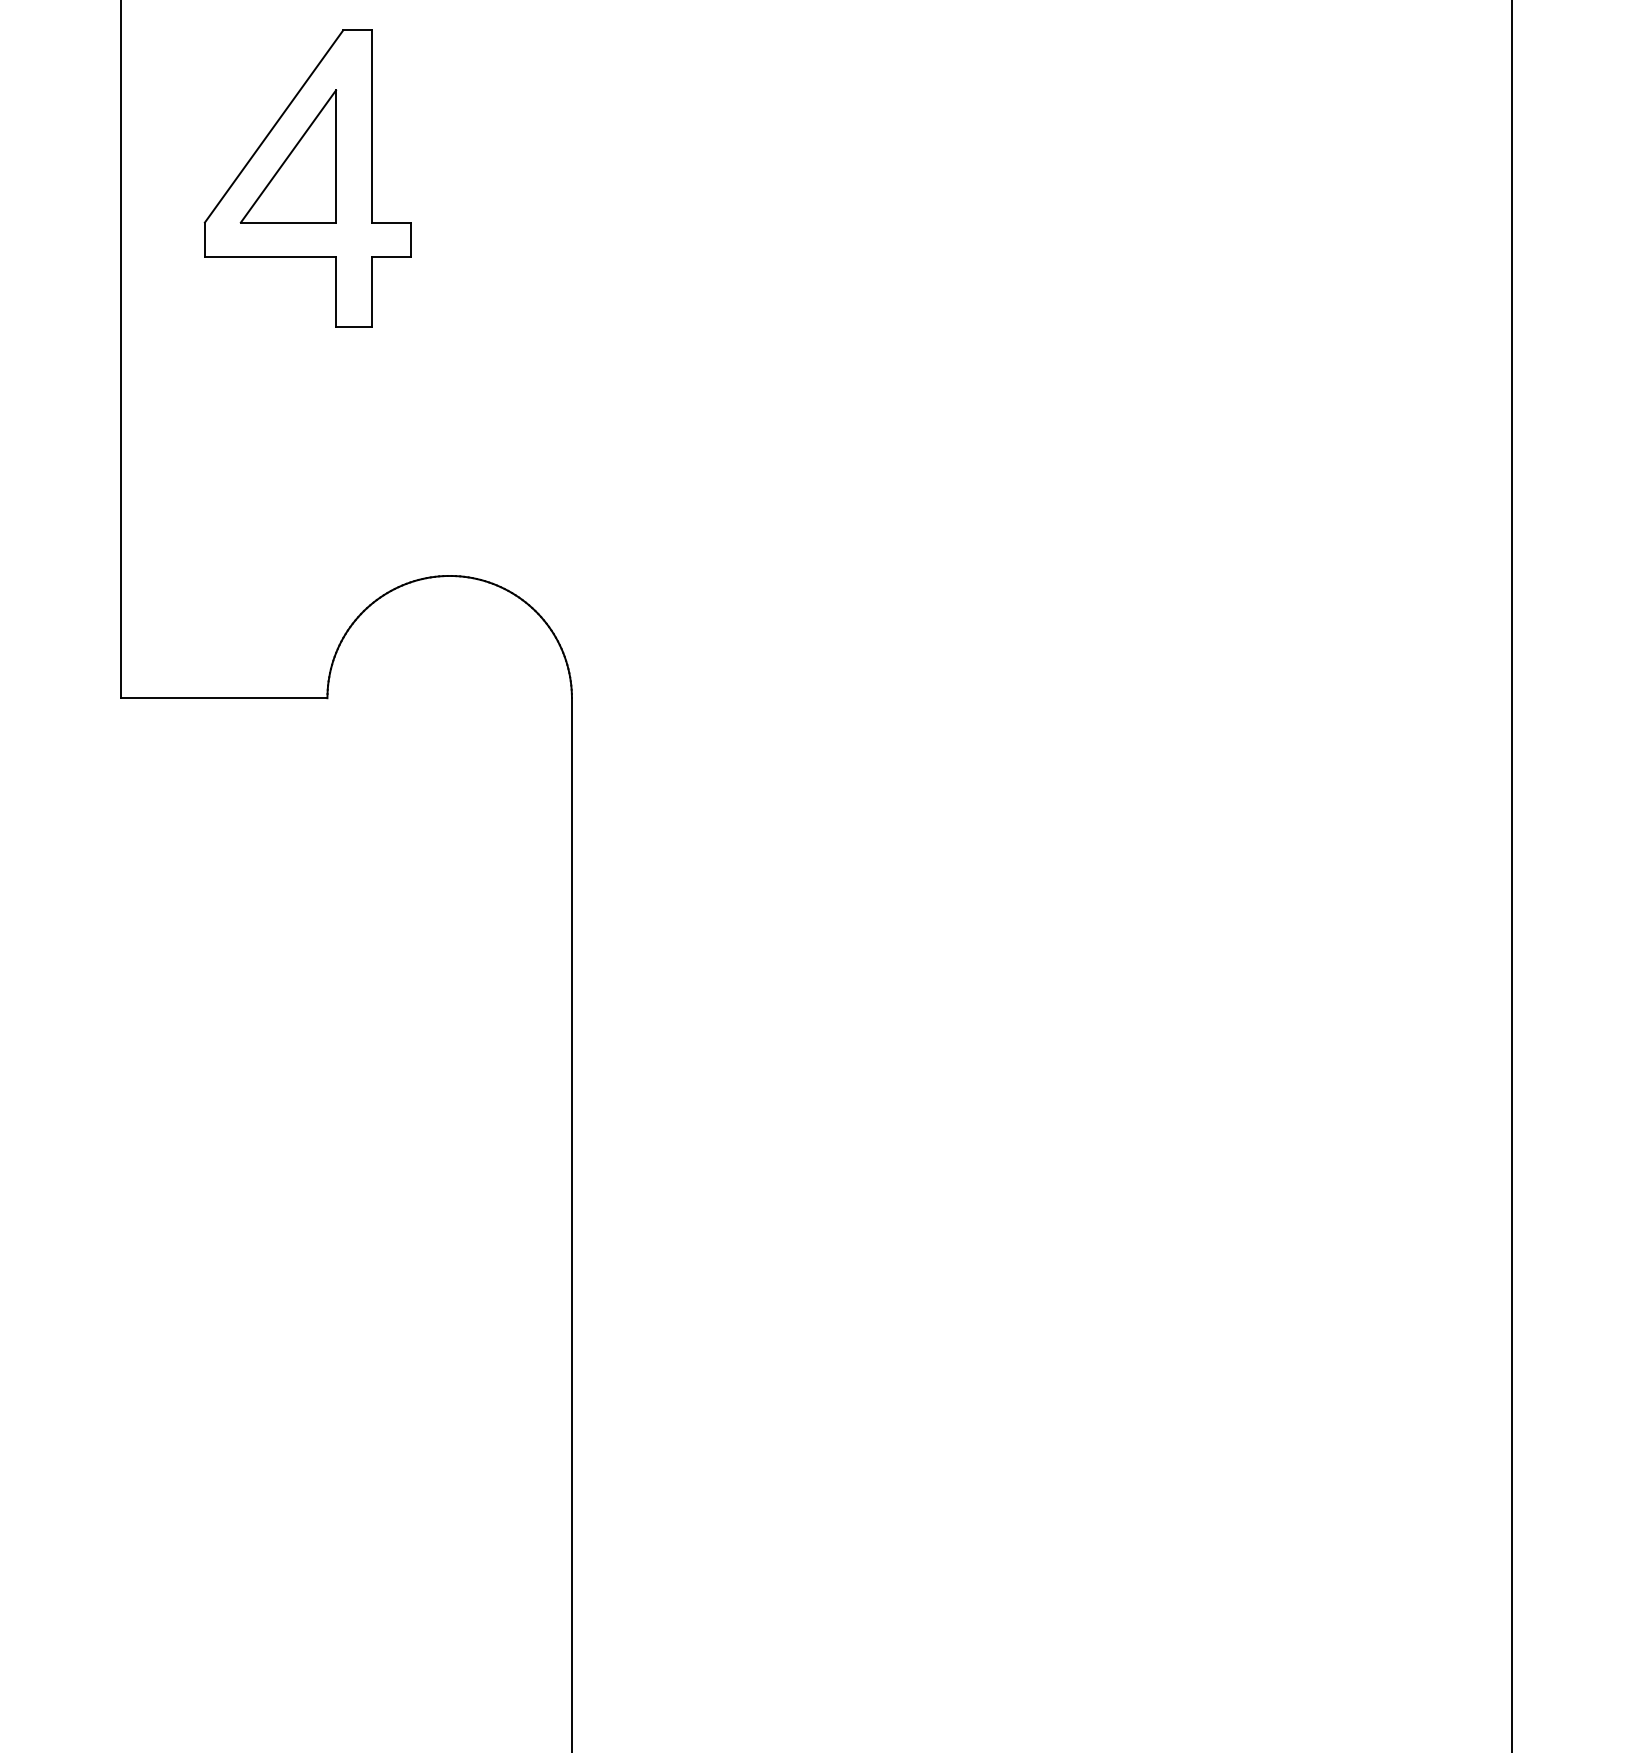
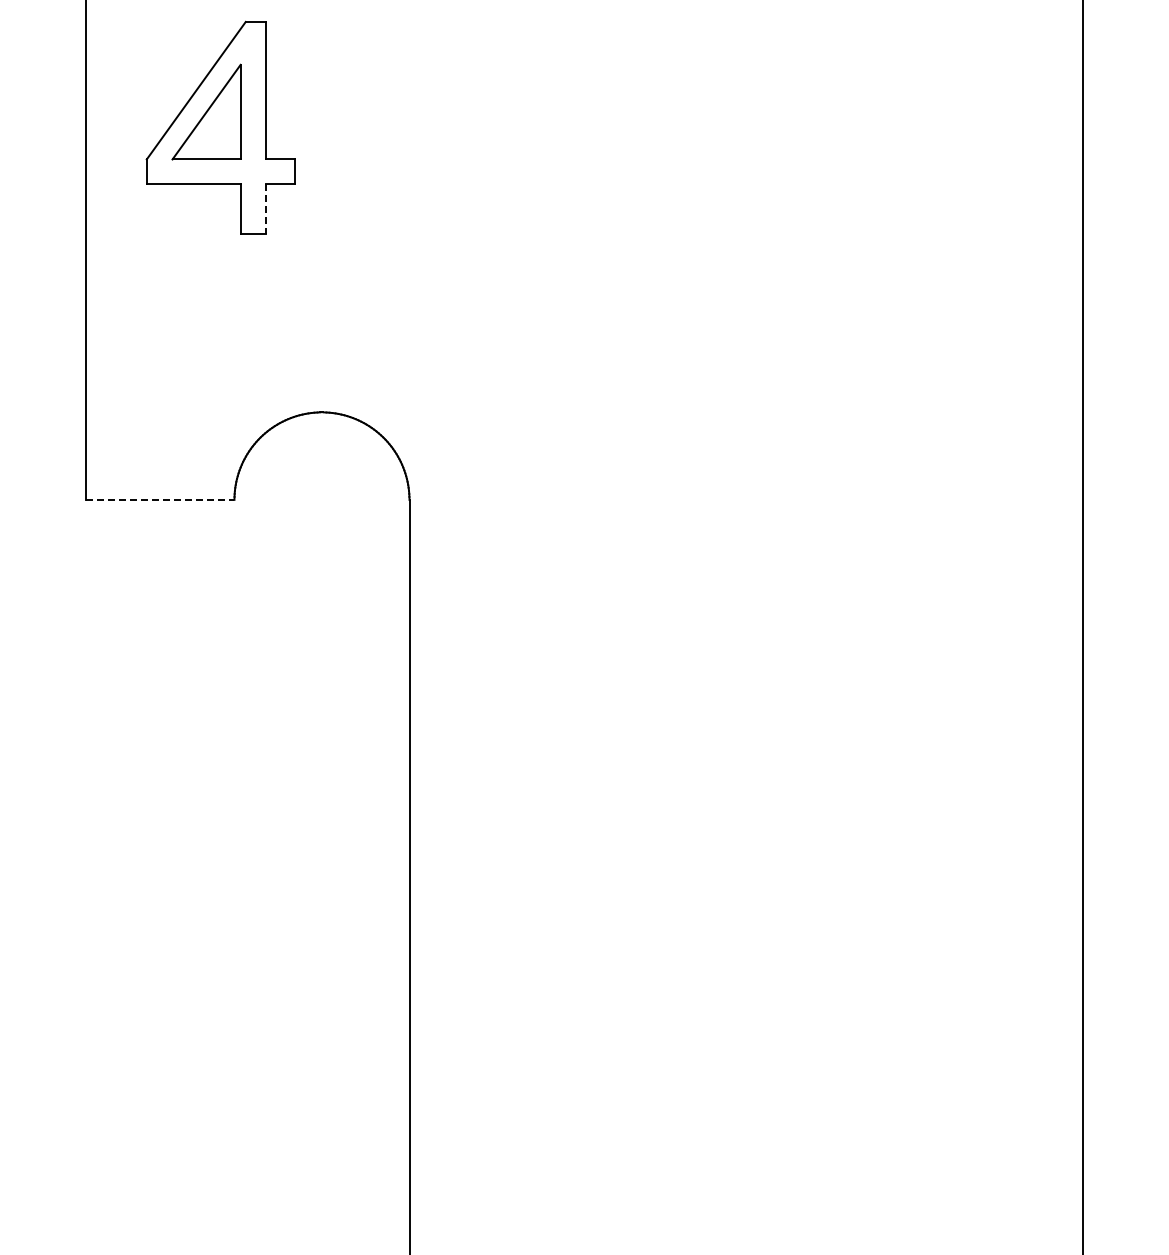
line: (372, 292) -> (266, 209), solid -> dashed
line: (224, 697) -> (160, 499), solid -> dashed

